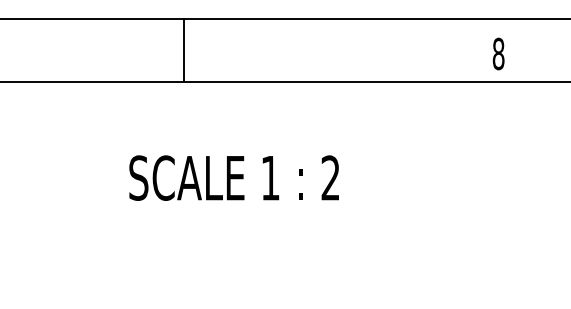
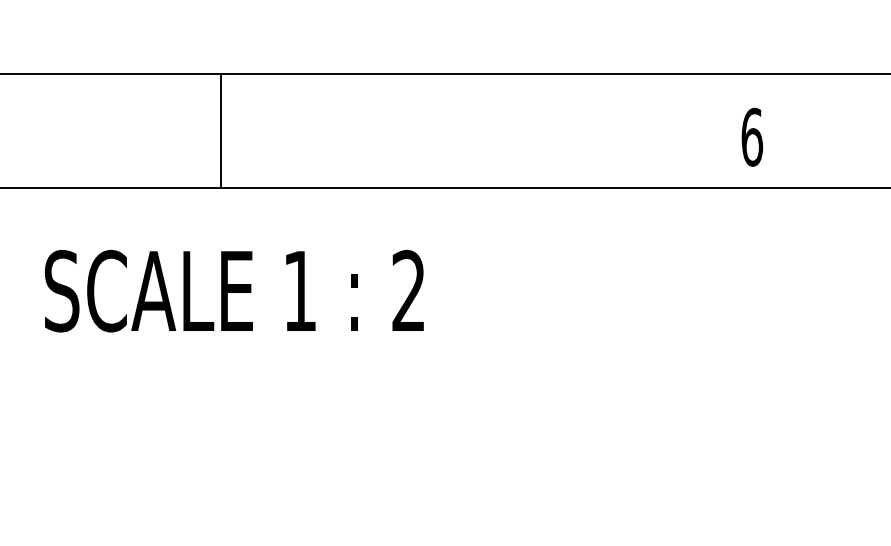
line: (183, 50) -> (220, 130), moved
text: (498, 53) -> (751, 136), 8 -> 6
text: (233, 177) -> (233, 289), moved

